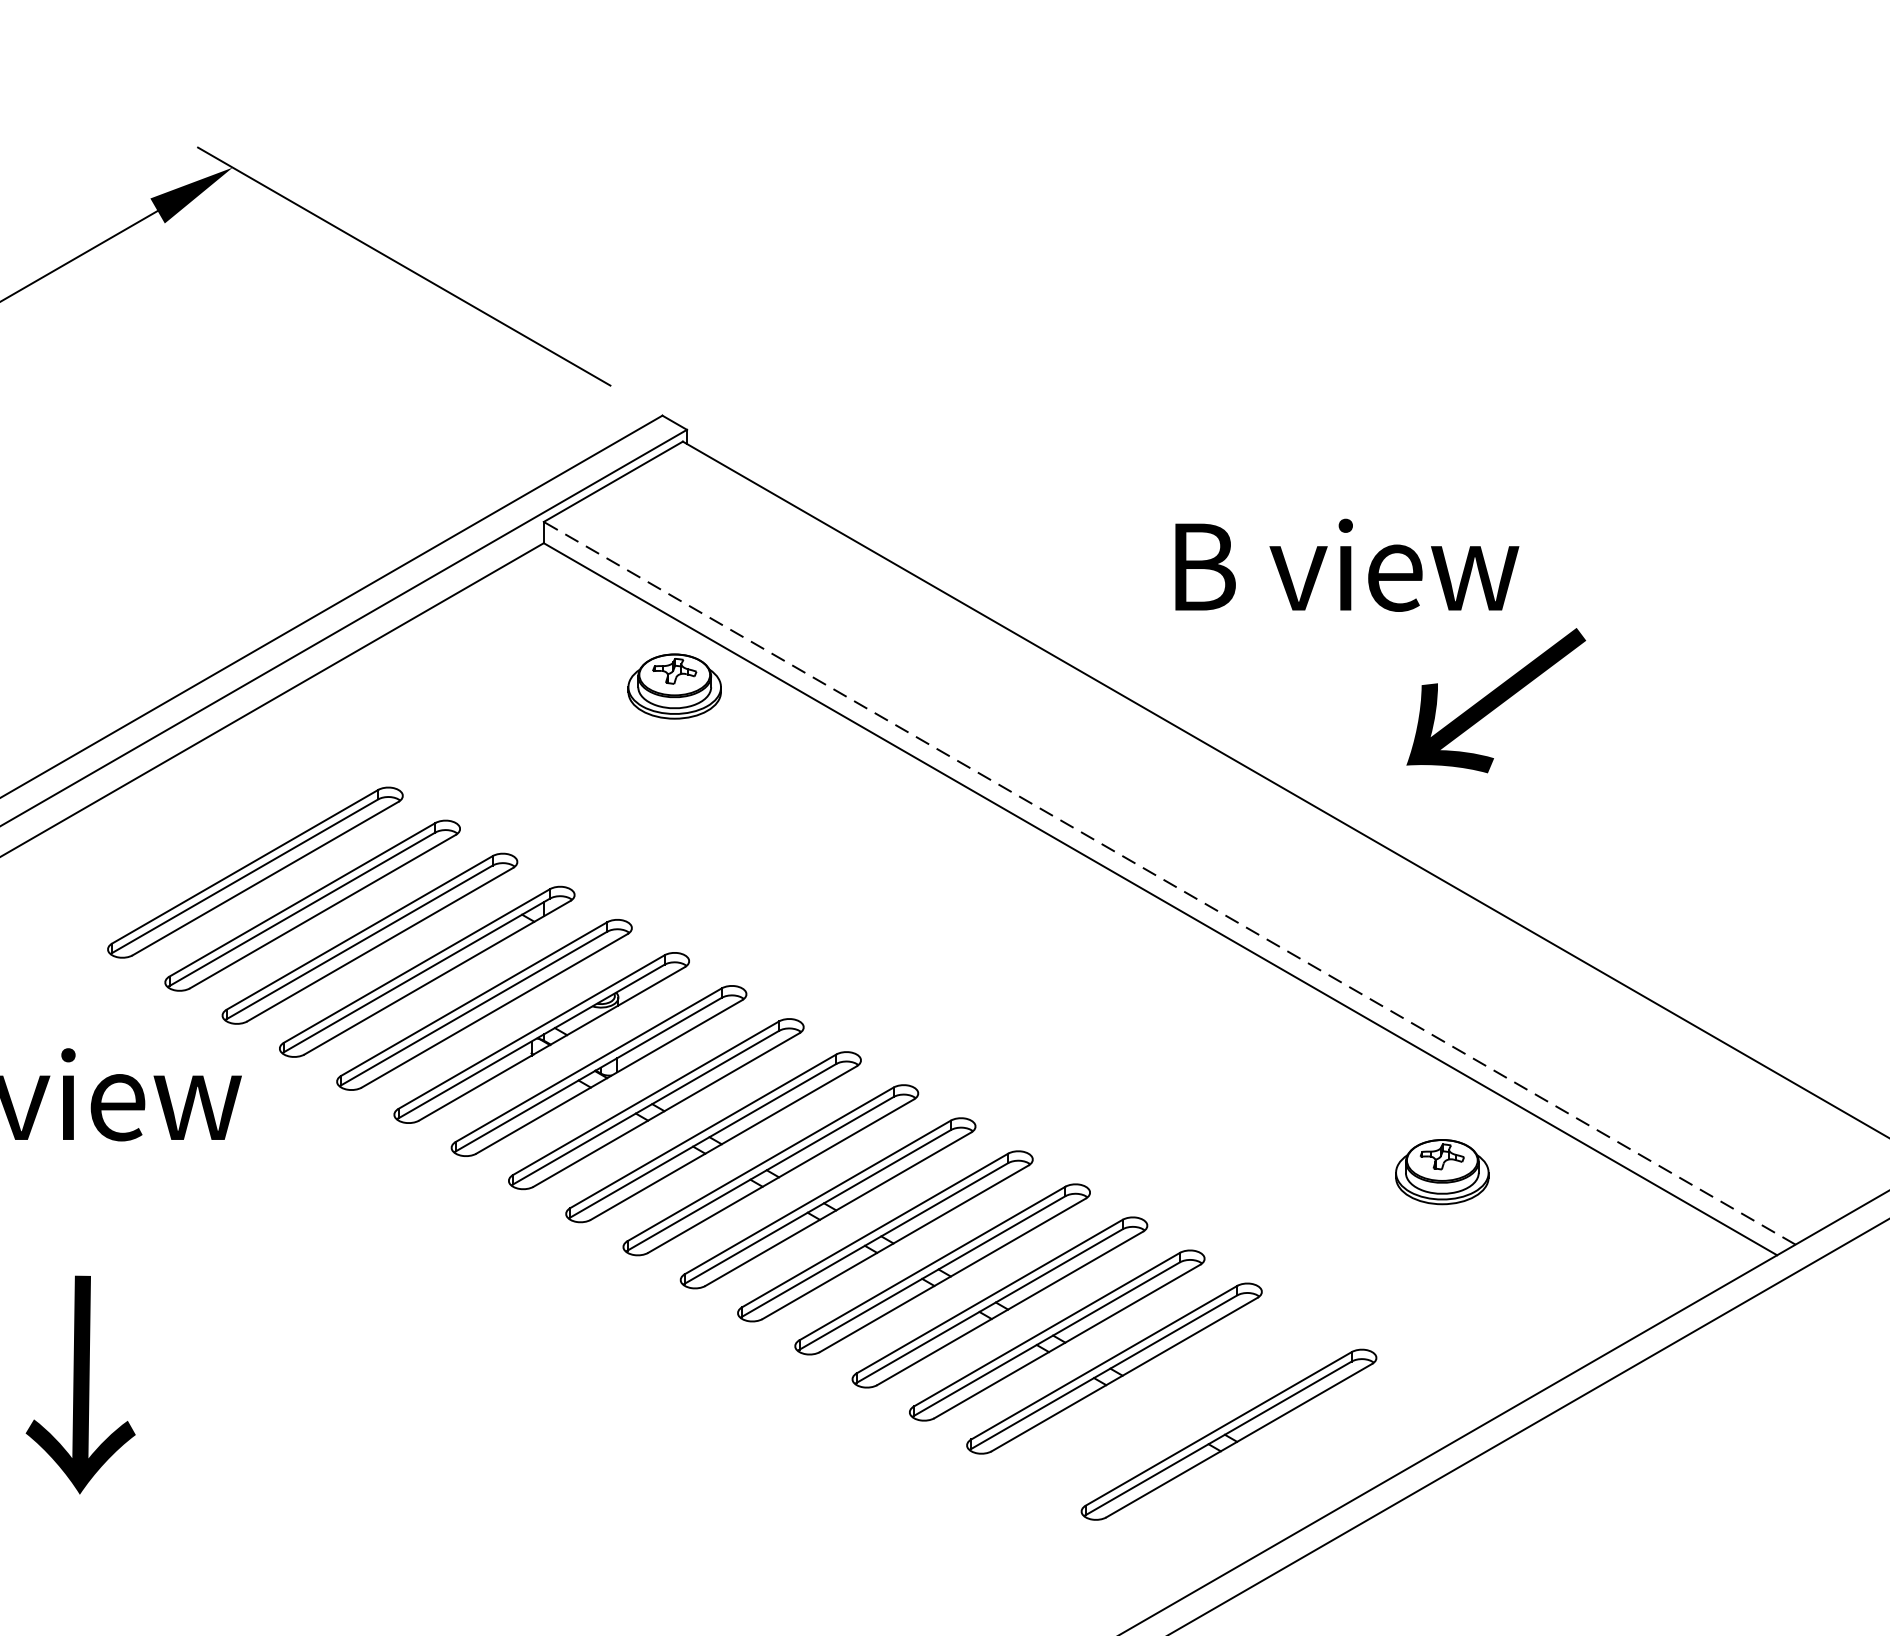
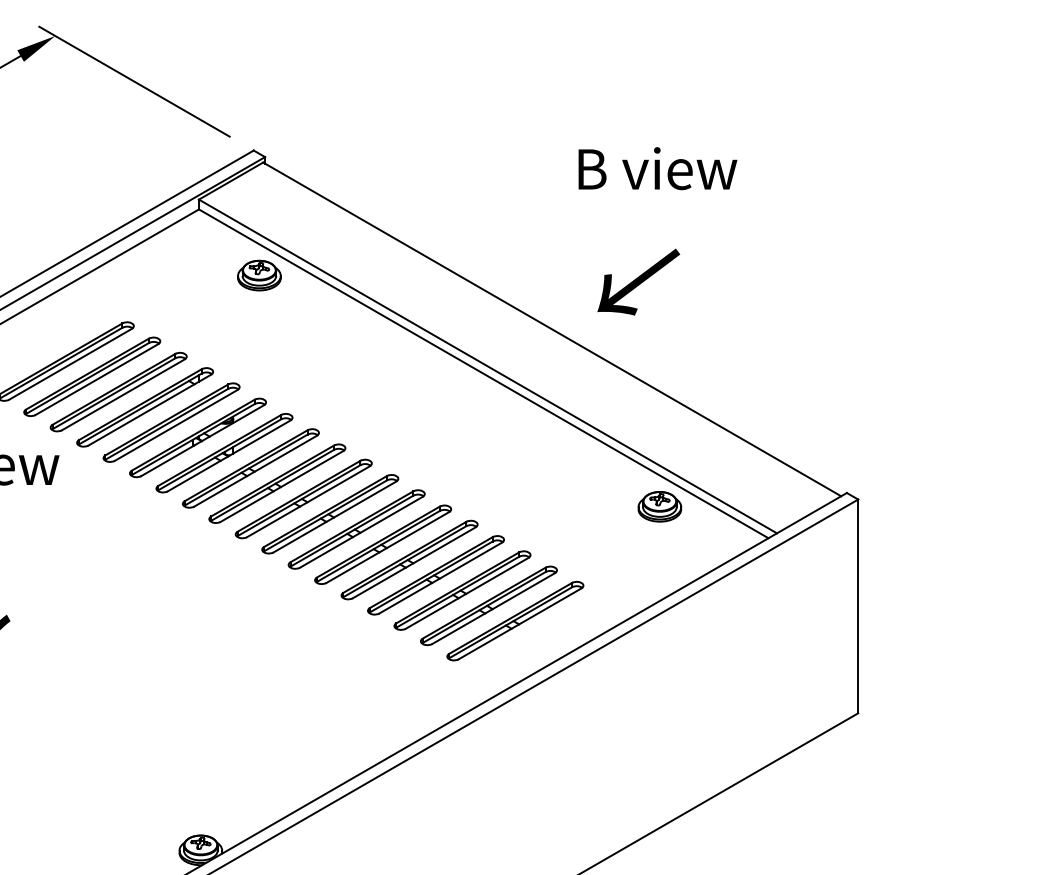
text: (1346, 564) -> (657, 168), moved
line: (1168, 883) -> (487, 366), dashed -> solid
part: (1441, 1171) -> (659, 506), moved
part: (1170, 1400) -> (488, 605), added

